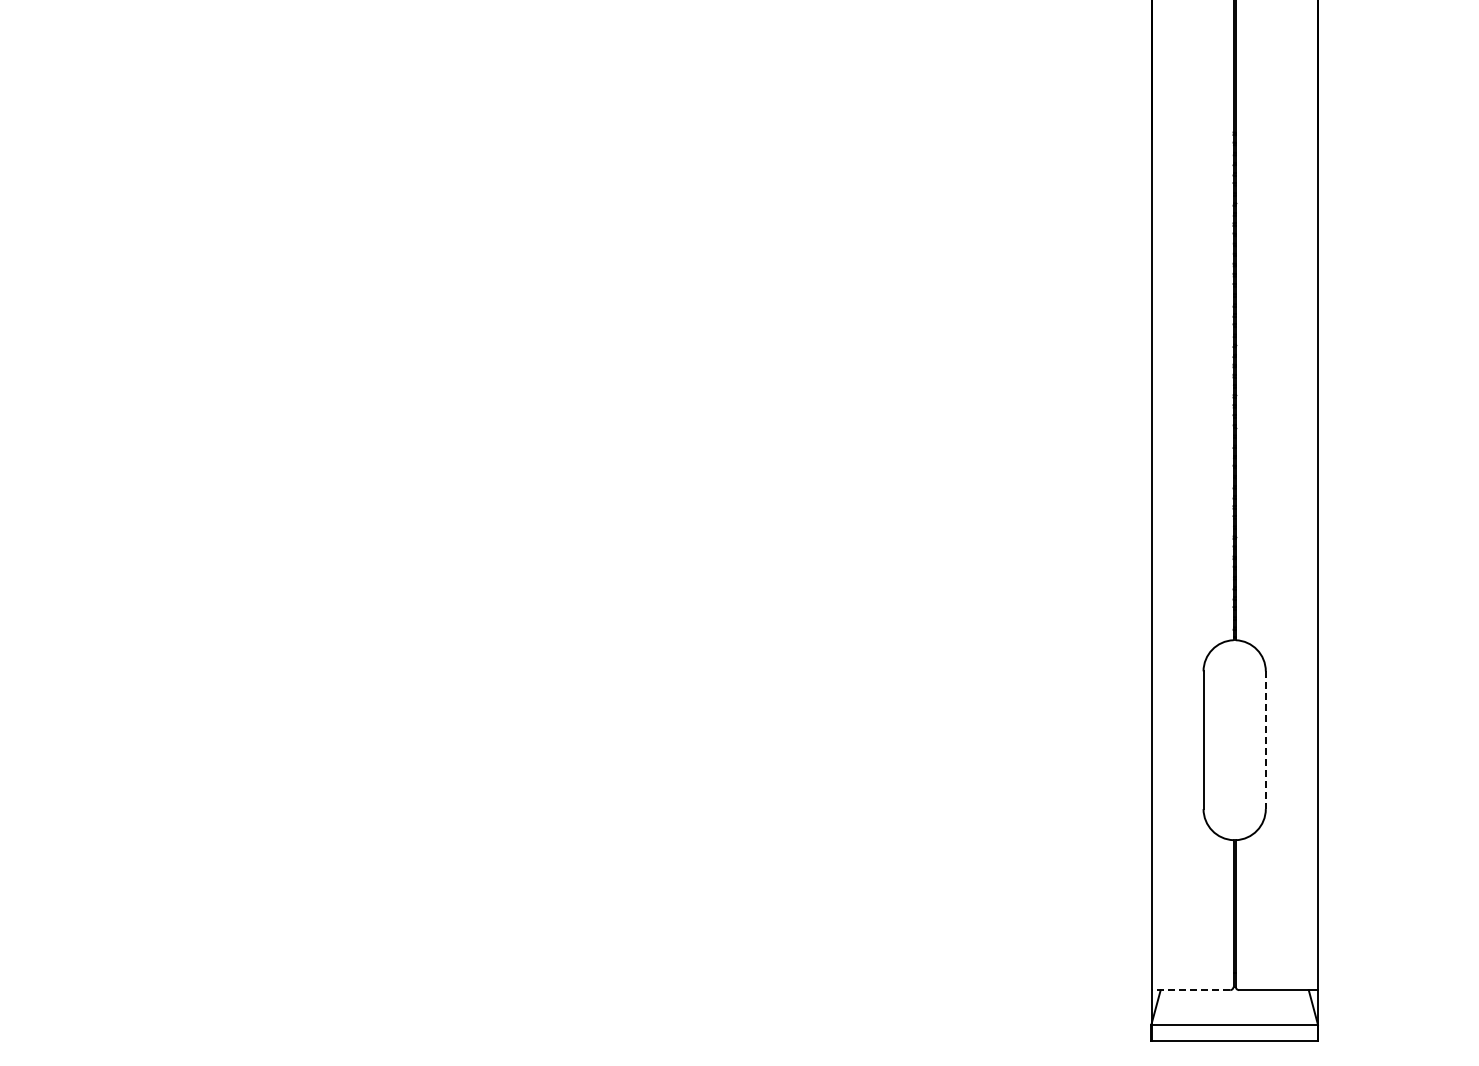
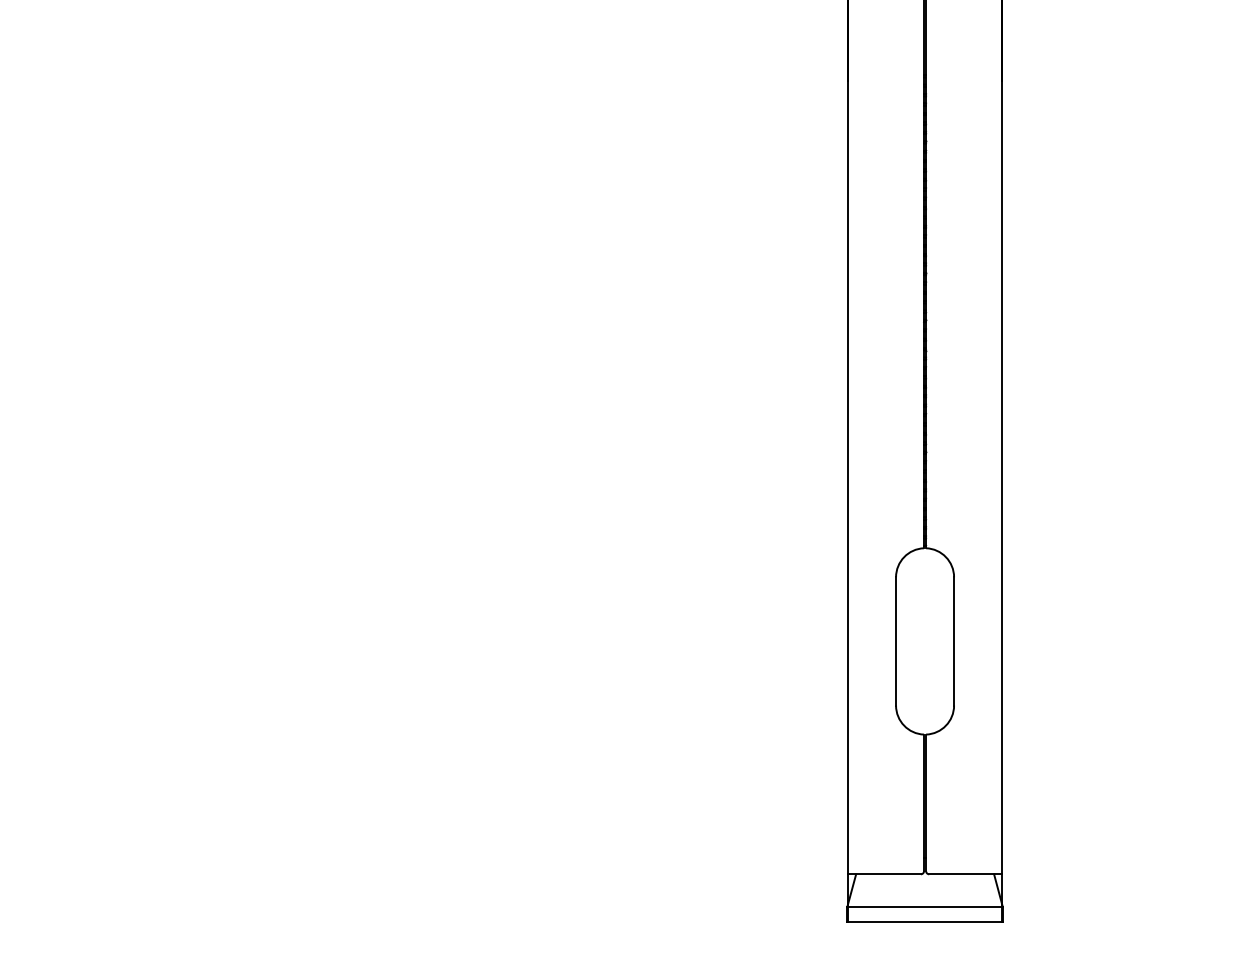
line: (1265, 740) -> (953, 641), dashed -> solid
line: (1190, 990) -> (883, 874), dashed -> solid

